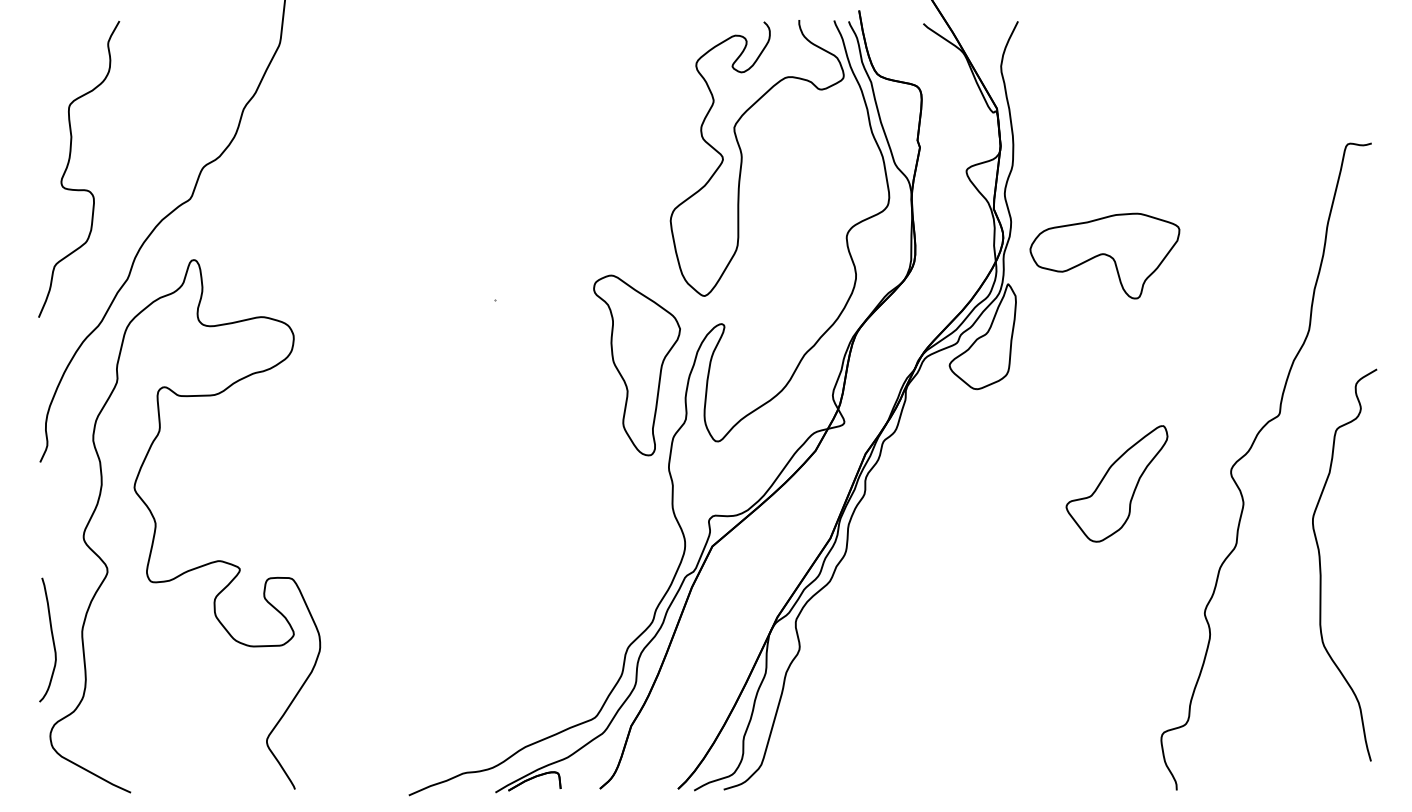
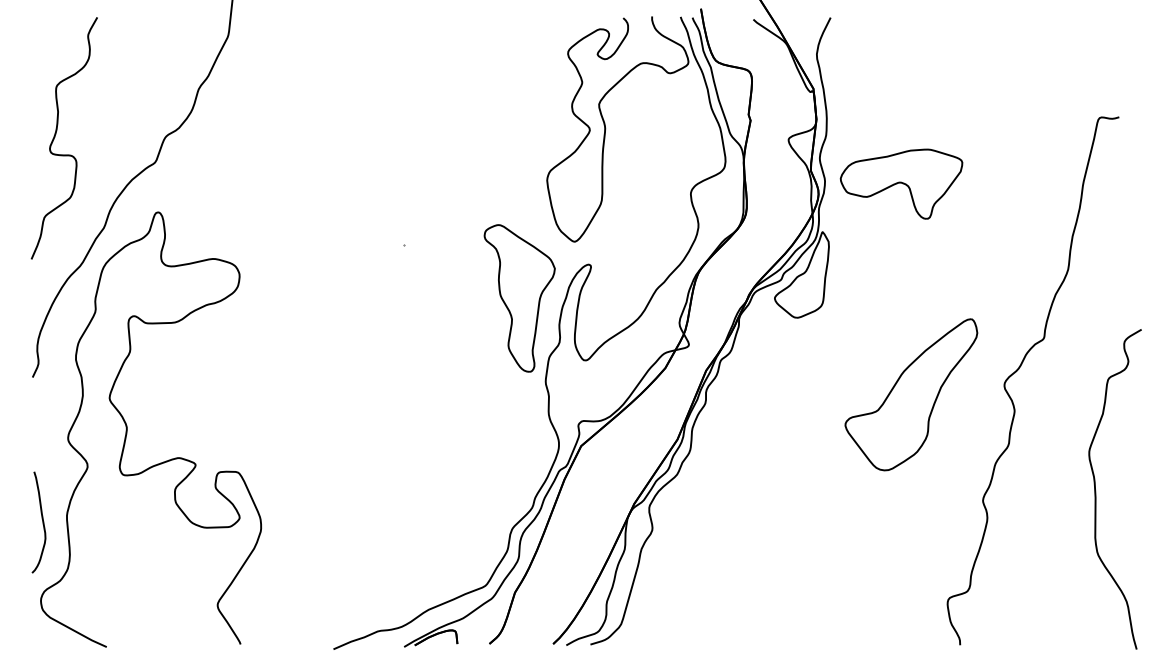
part: (1104, 255) -> (901, 183), moved
part: (1117, 484) -> (911, 395), size x1.6
curve: (1321, 566) -> (1096, 490), moved

